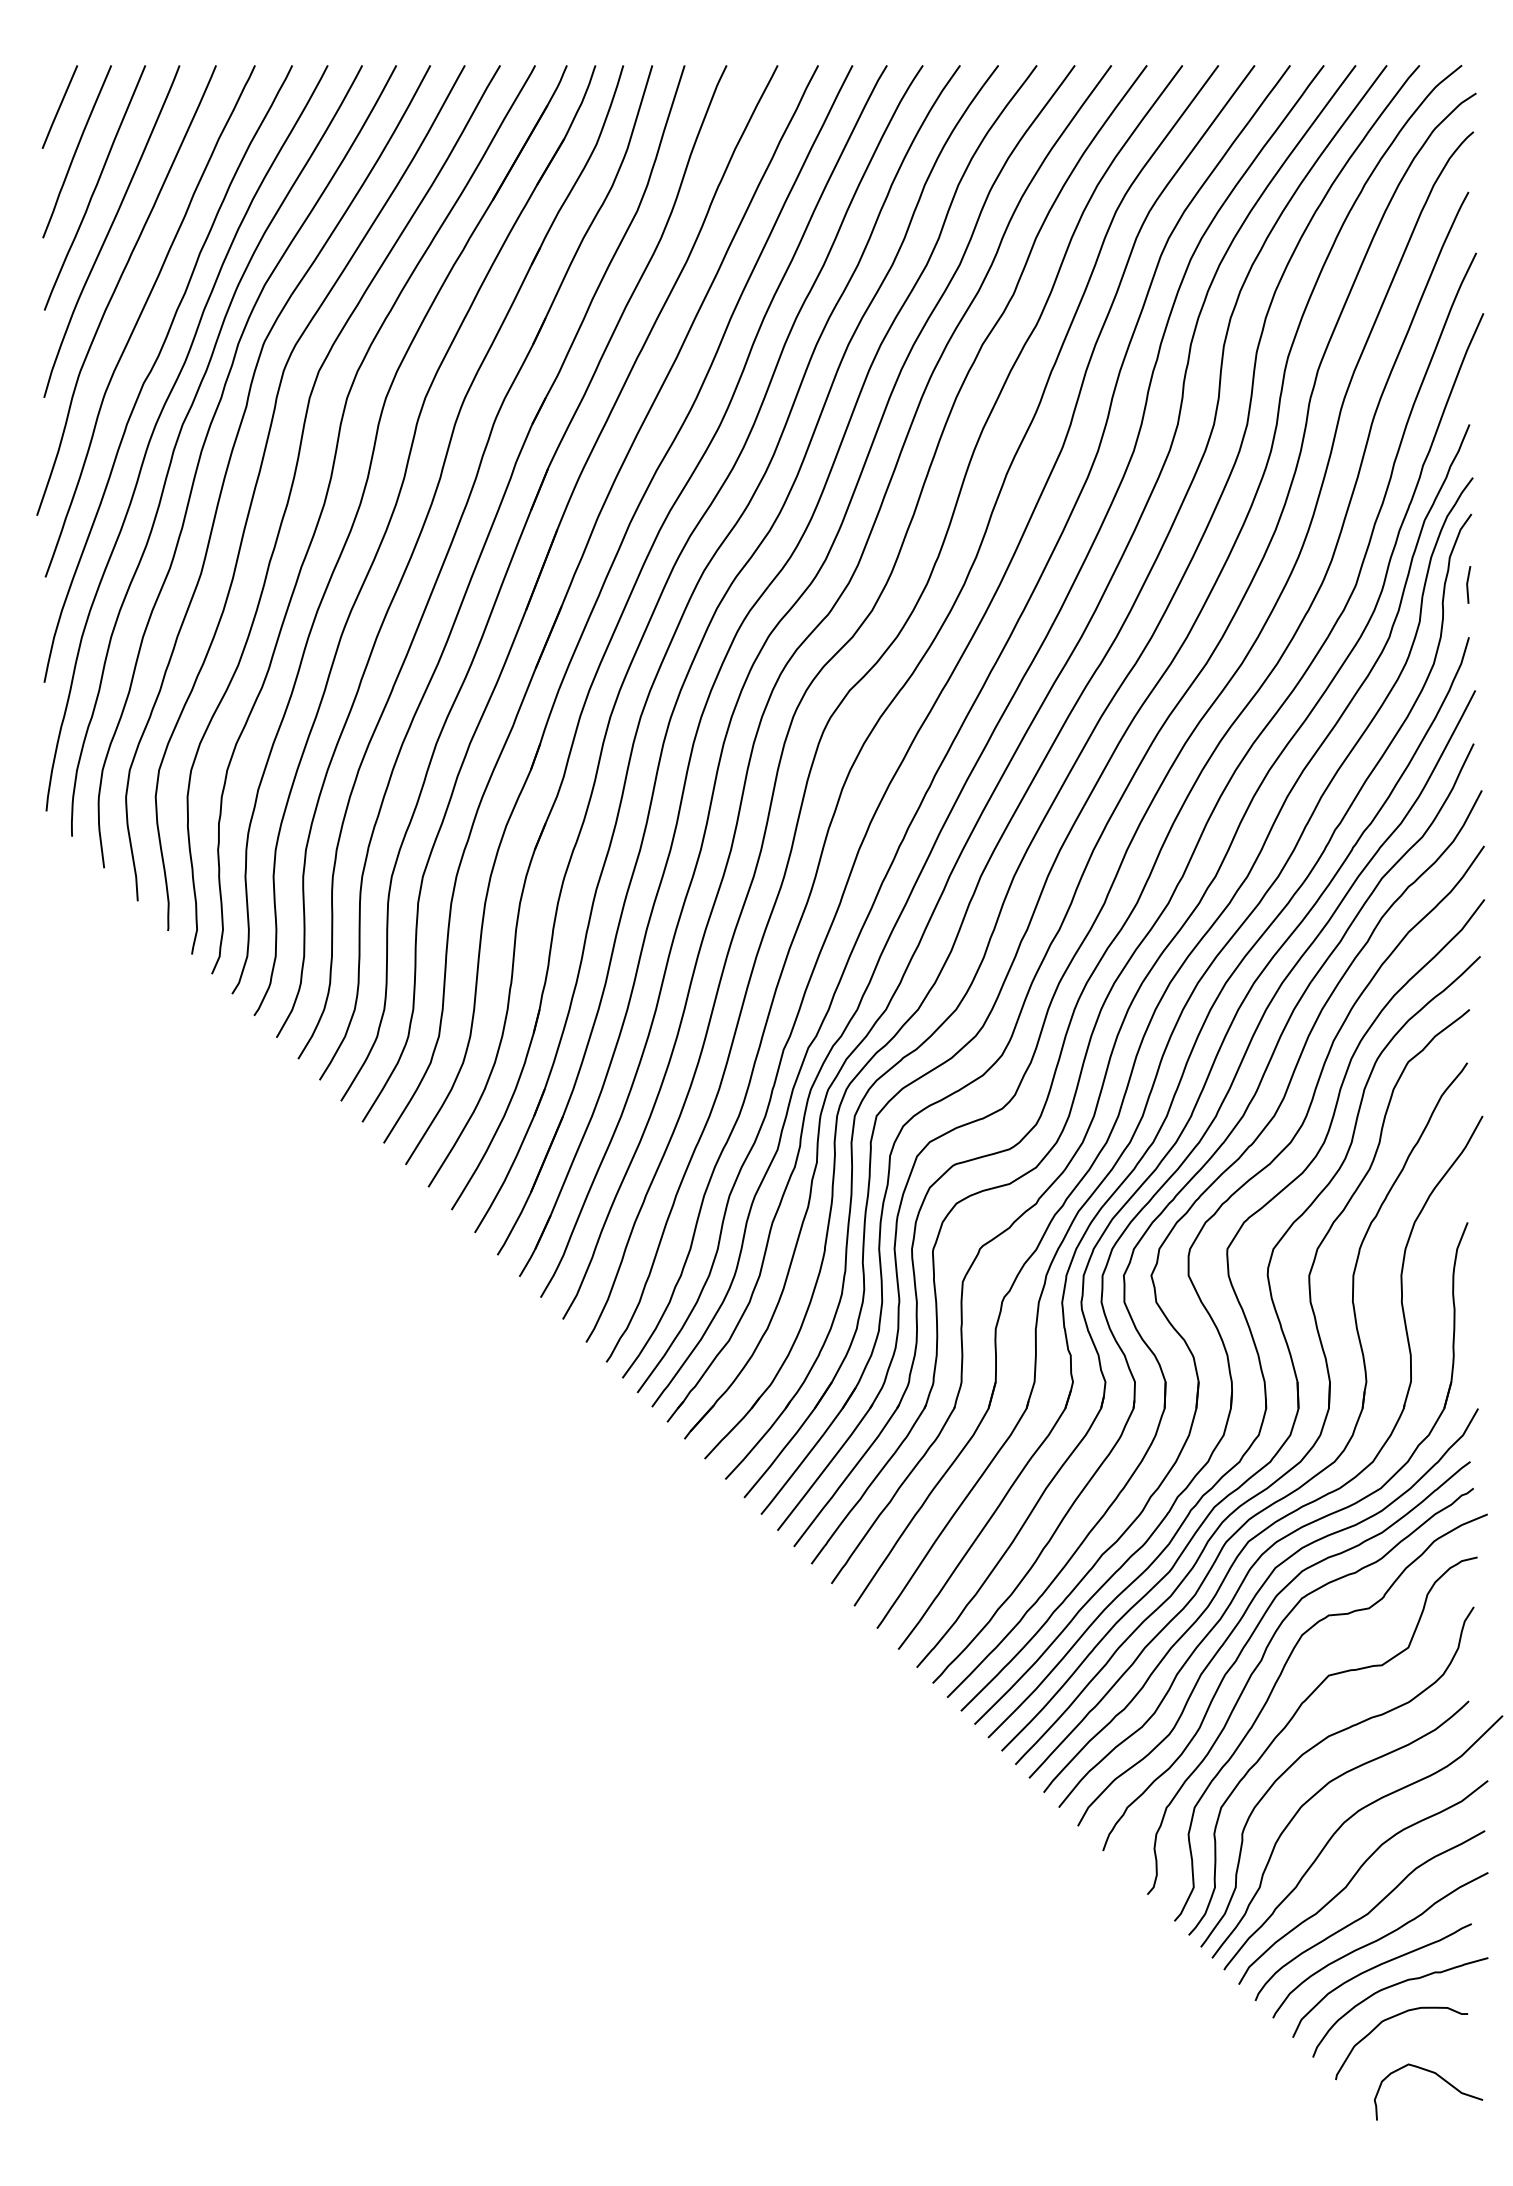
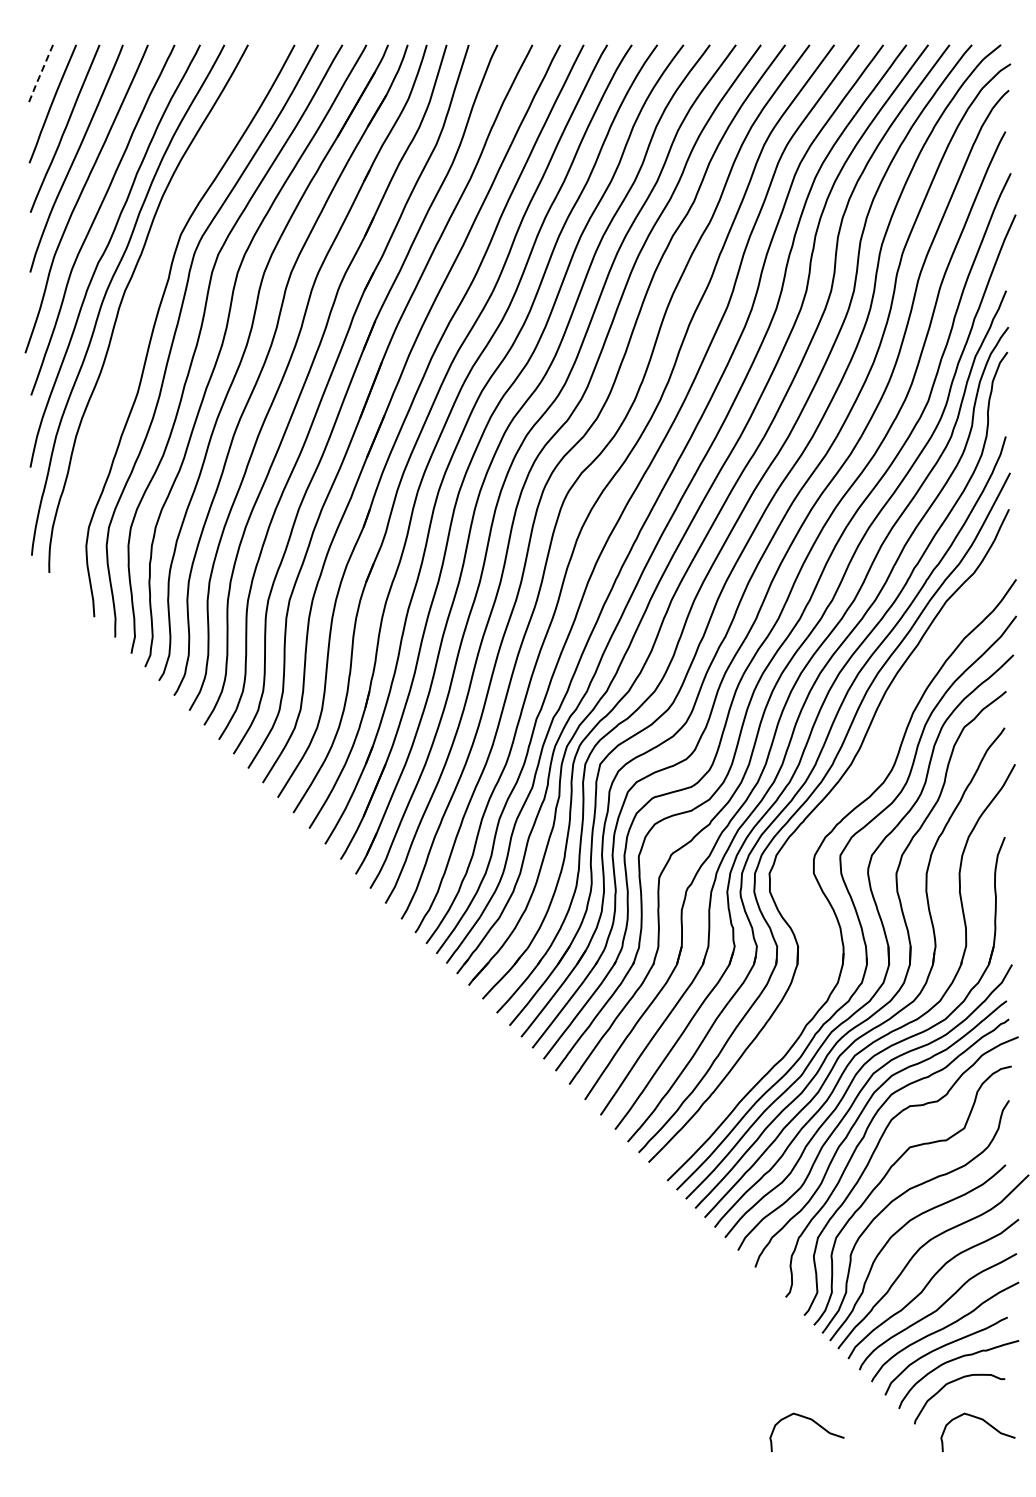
line: (59, 107) -> (40, 73), solid -> dashed
curve: (202, 456) -> (138, 312), removed
line: (1468, 584) -> (1005, 400), removed
part: (1186, 1214) -> (812, 831), removed
curve: (1188, 2077) -> (813, 1422), added

